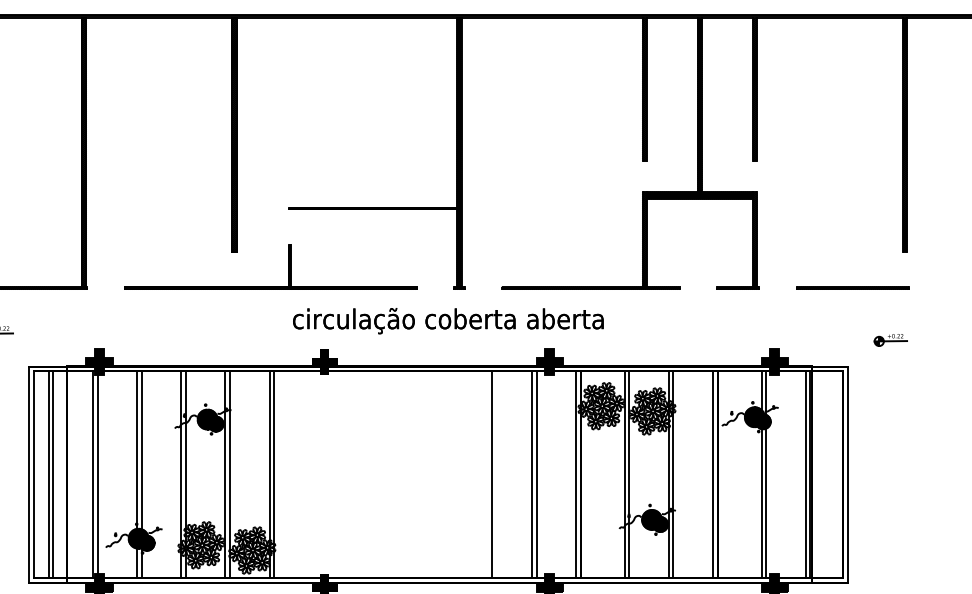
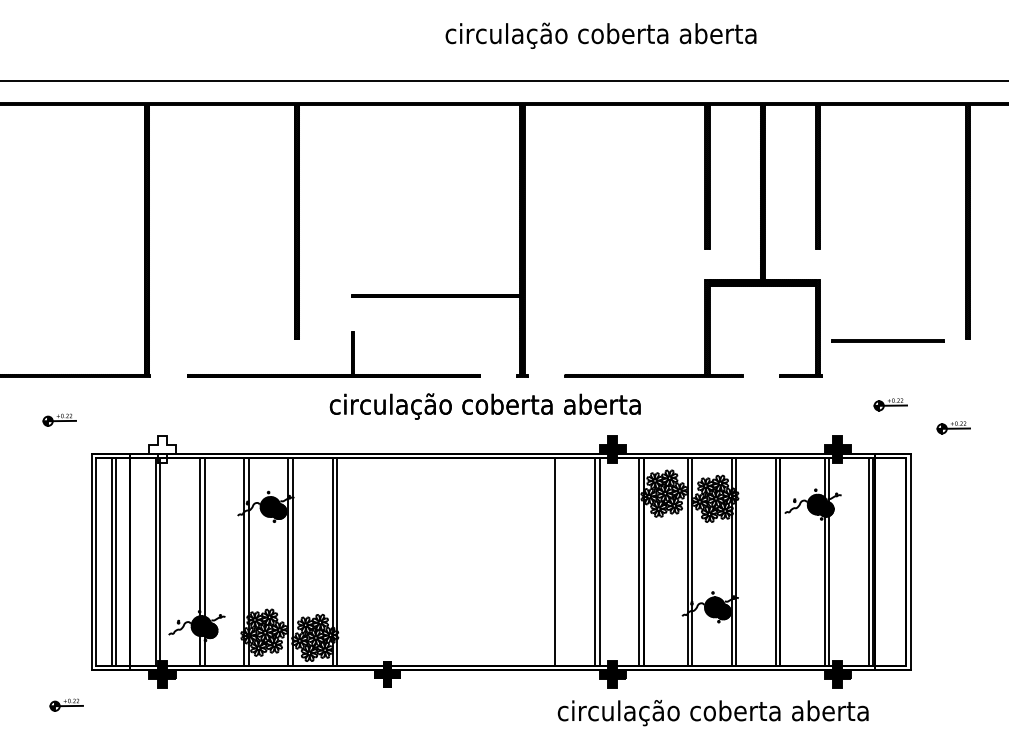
line: (852, 288) -> (887, 340), moved
part: (827, 317) -> (890, 404), added
text: (447, 321) -> (484, 406), moved
fill: (99, 362) -> (162, 449), removed
fill: (324, 362) -> (387, 449), removed

